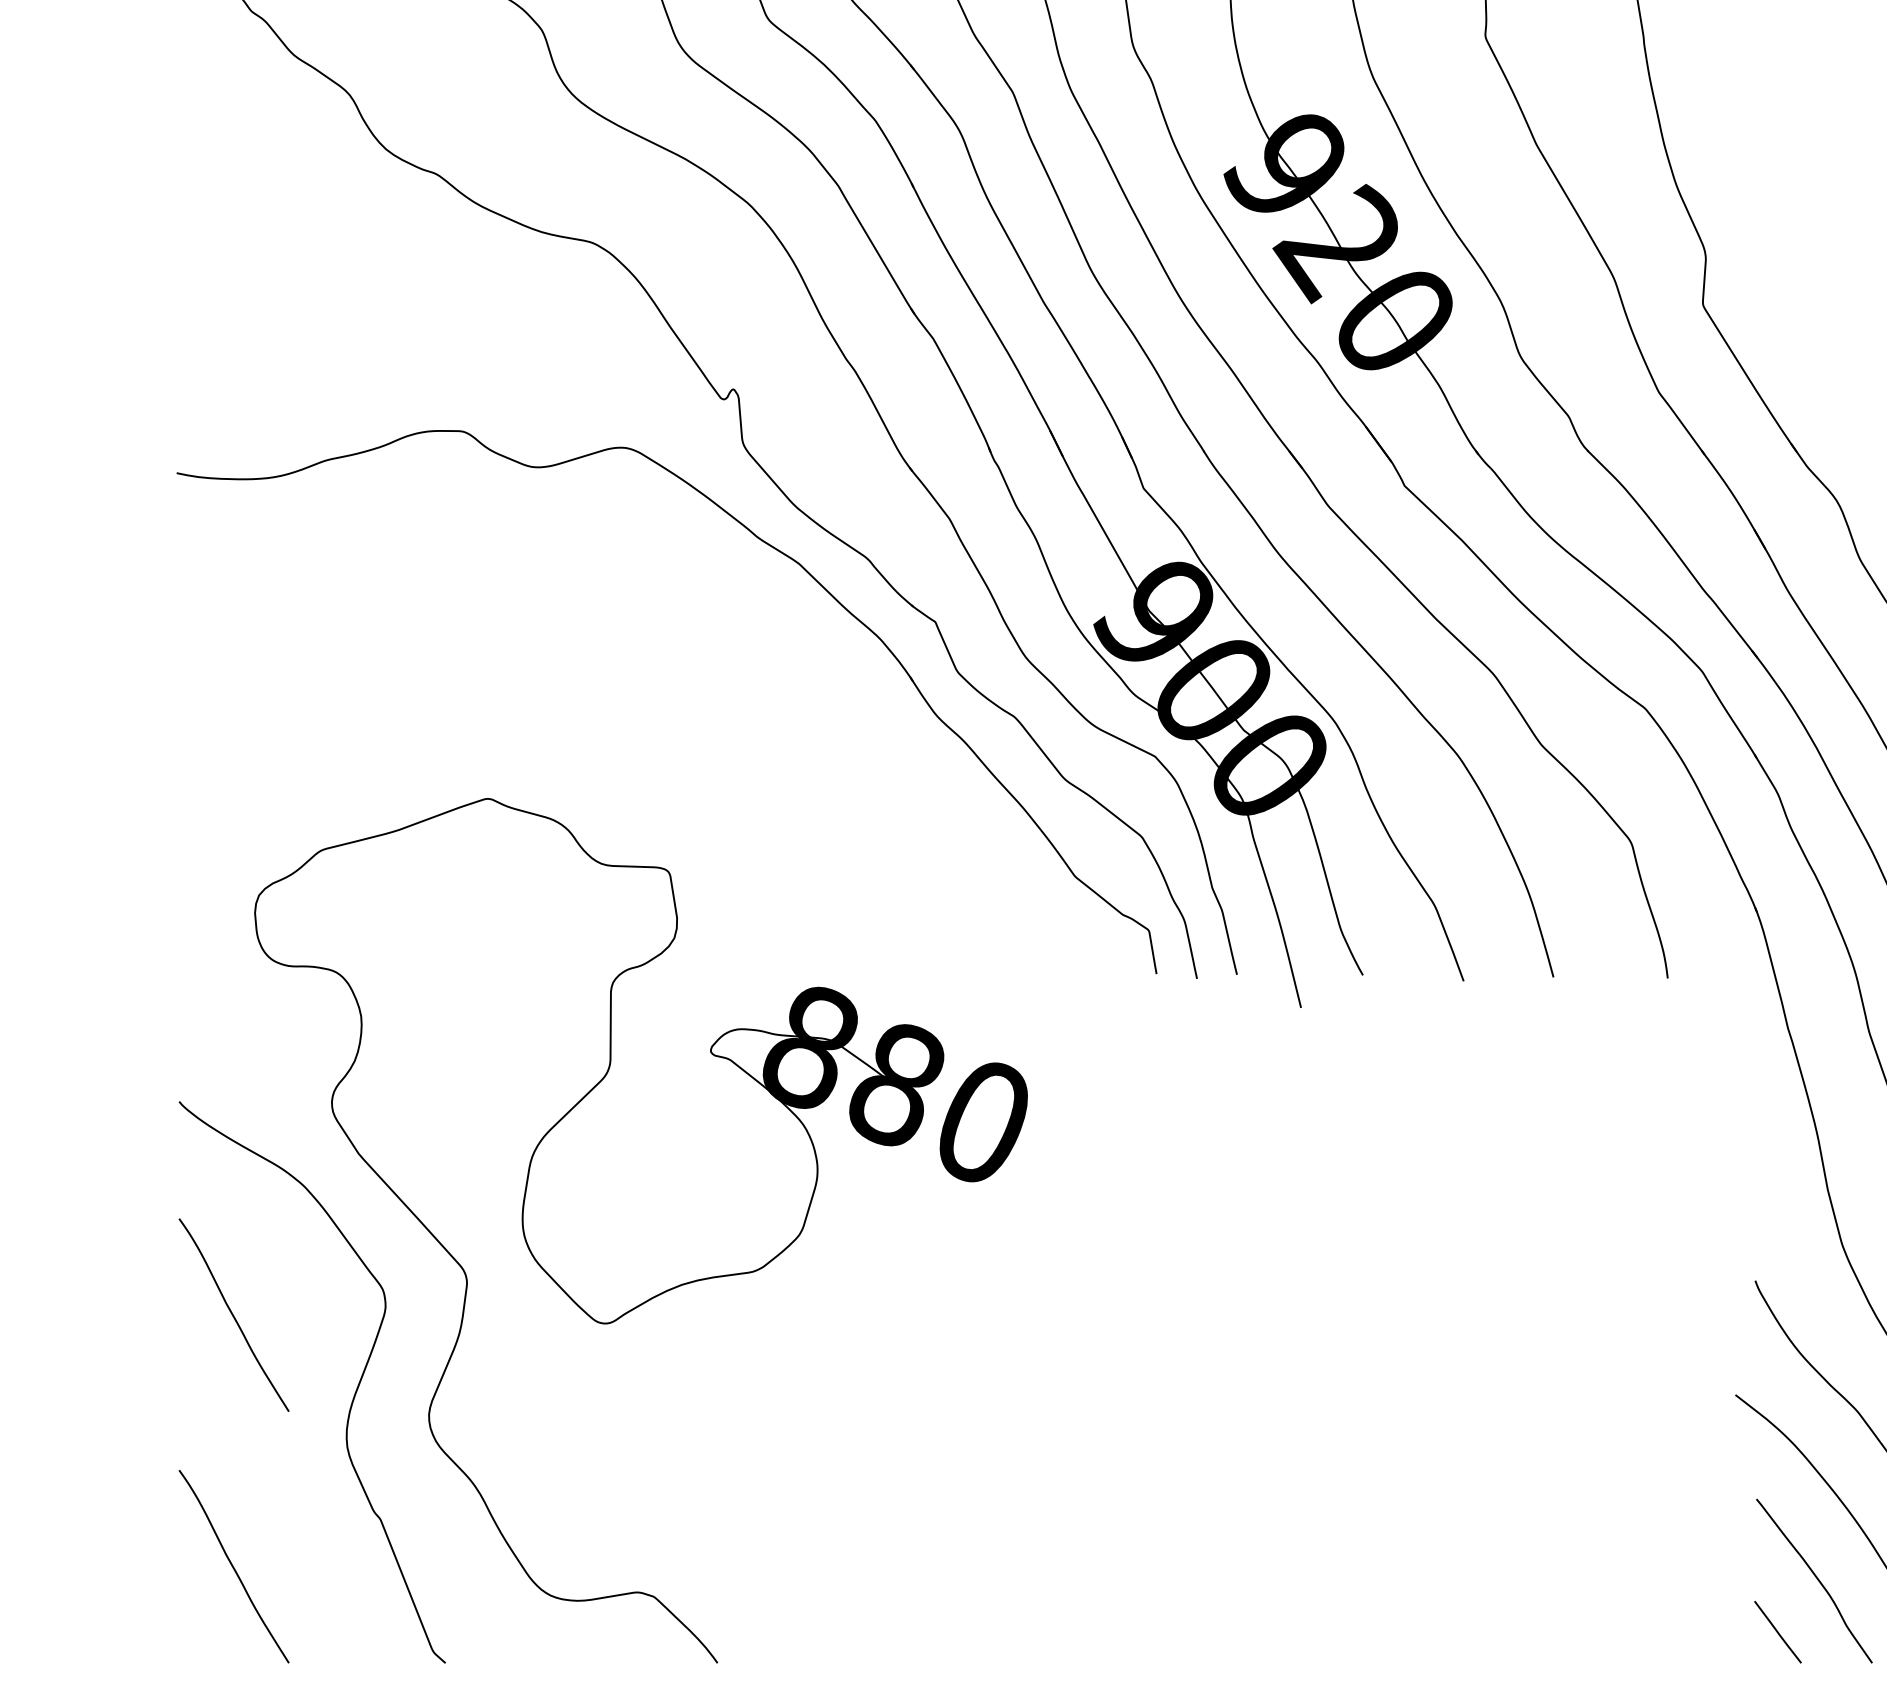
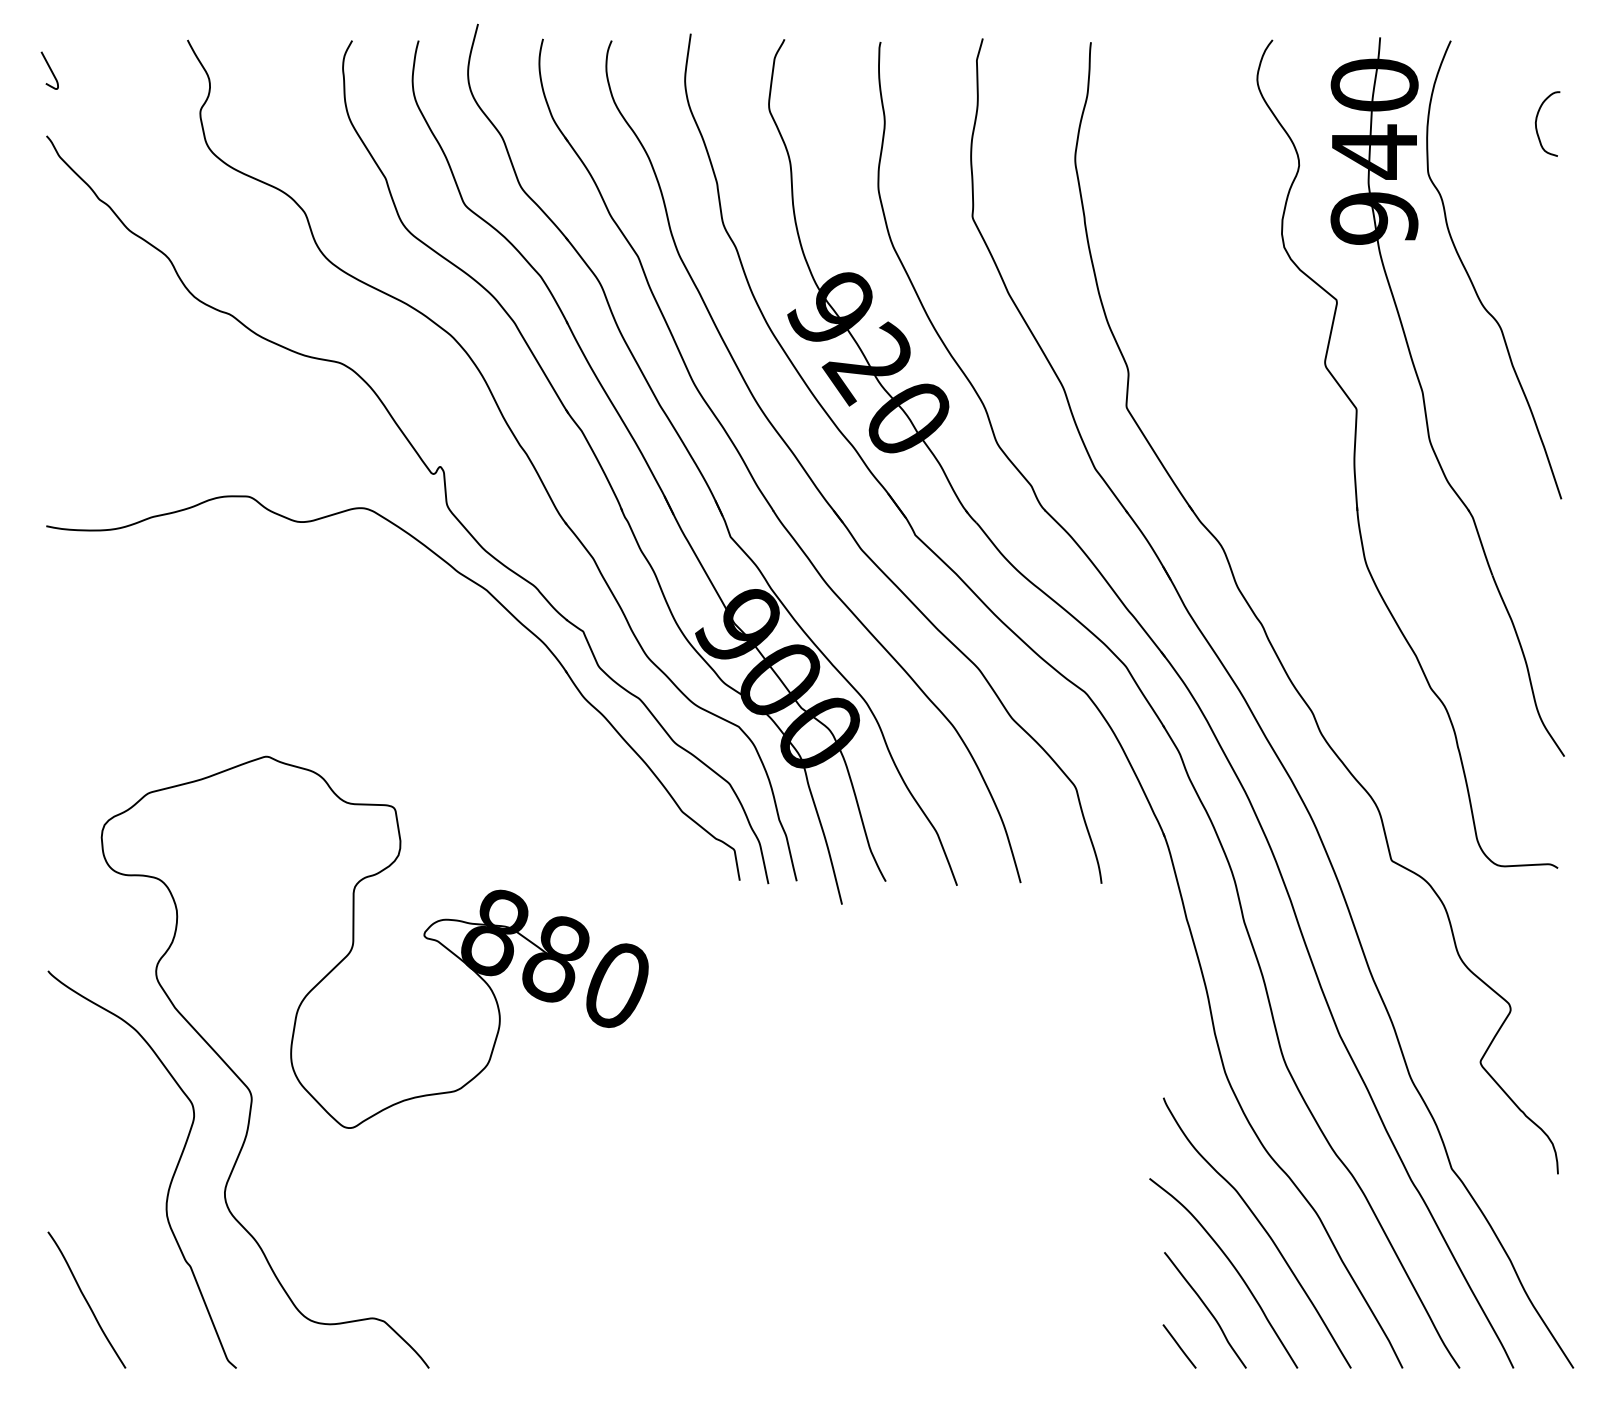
curve: (233, 1314) -> (86, 1121), removed

